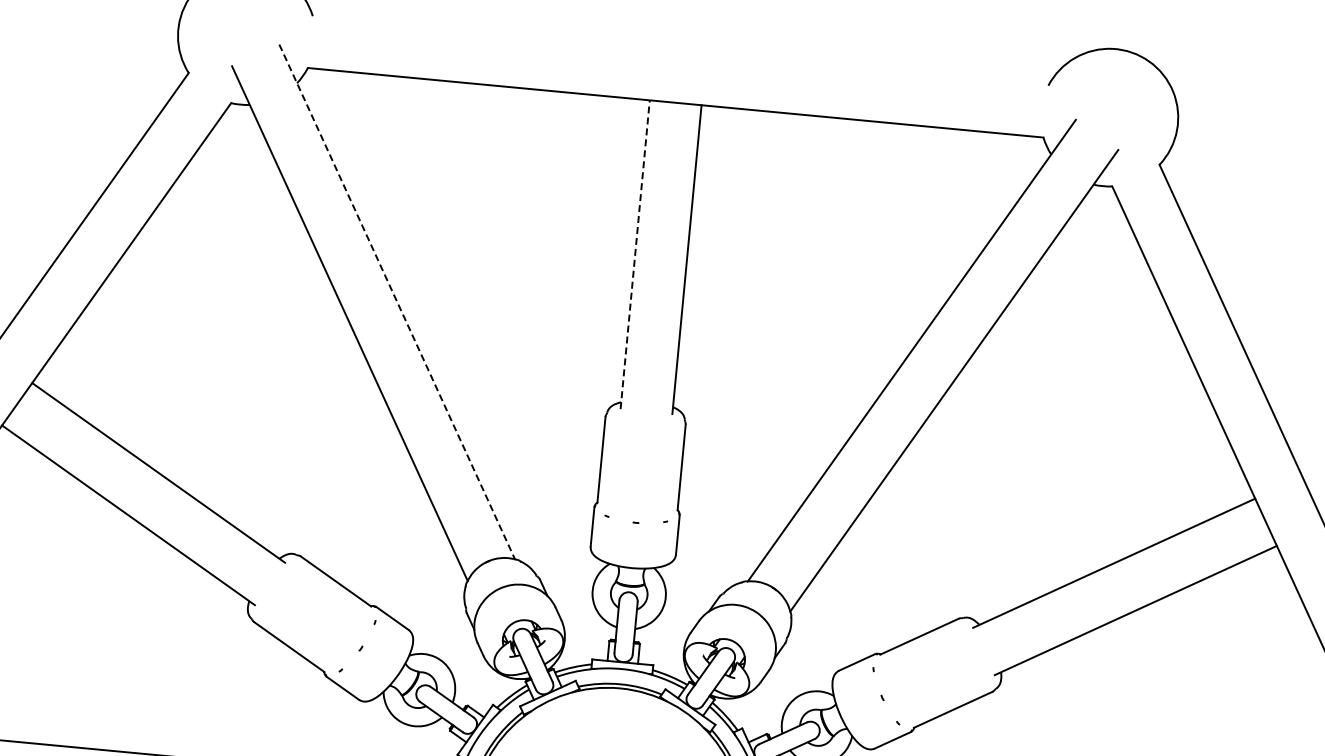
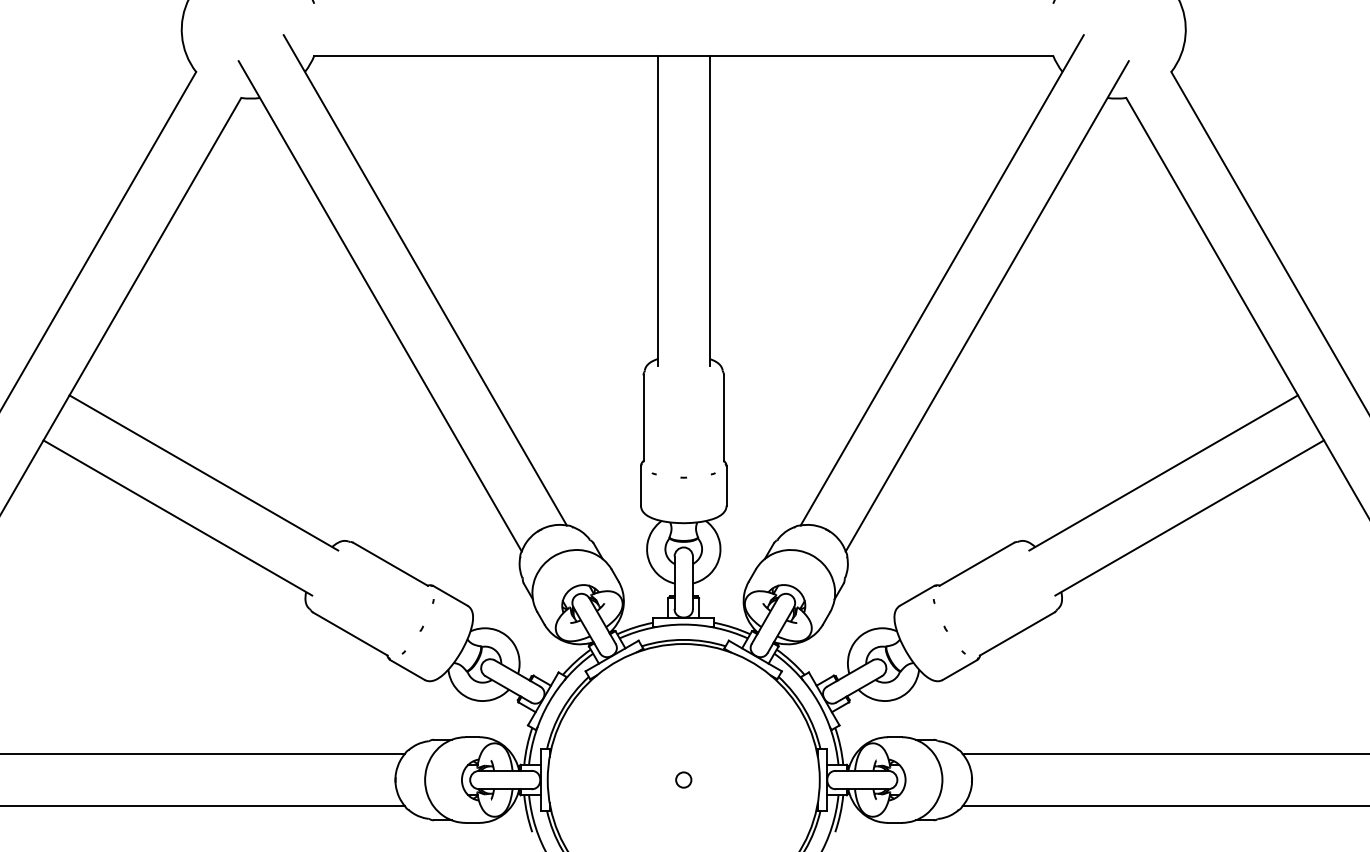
line: (634, 254) -> (657, 210), dashed -> solid
line: (397, 302) -> (425, 280), dashed -> solid

